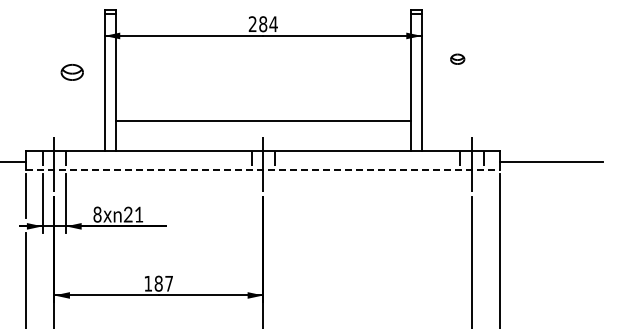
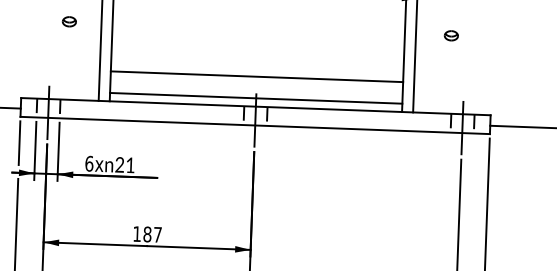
part: (457, 58) -> (451, 35), moved
part: (71, 71) -> (68, 21), size x0.62
line: (262, 142) -> (255, 98), added
line: (263, 169) -> (255, 125), dashed -> solid
text: (97, 214) -> (89, 163), 8x -> 6x

